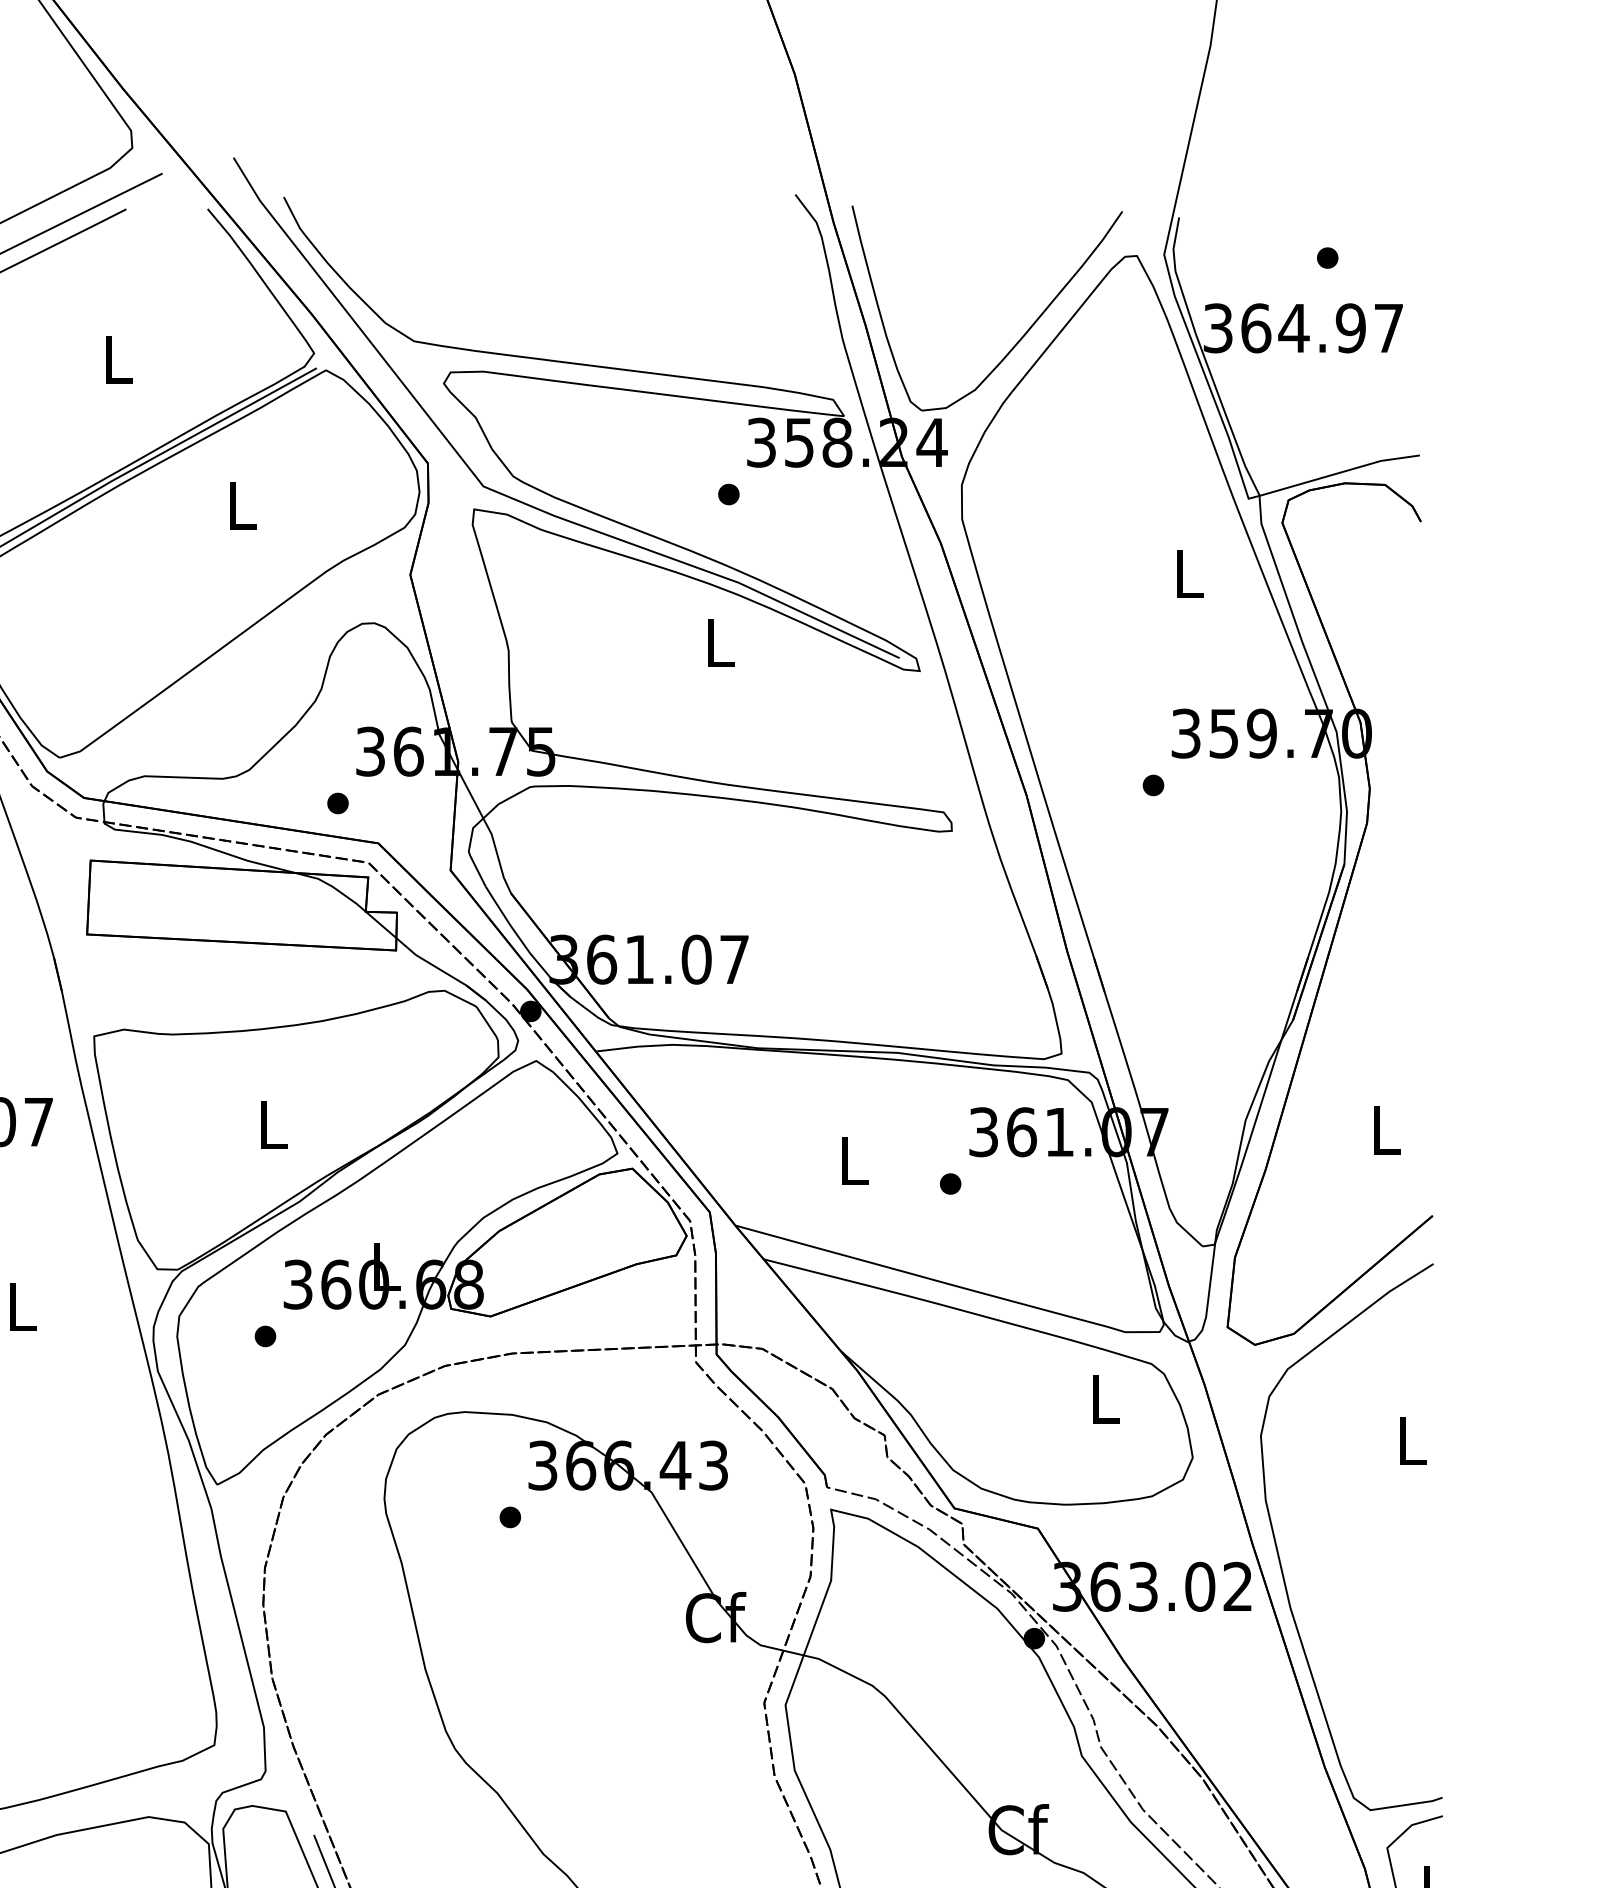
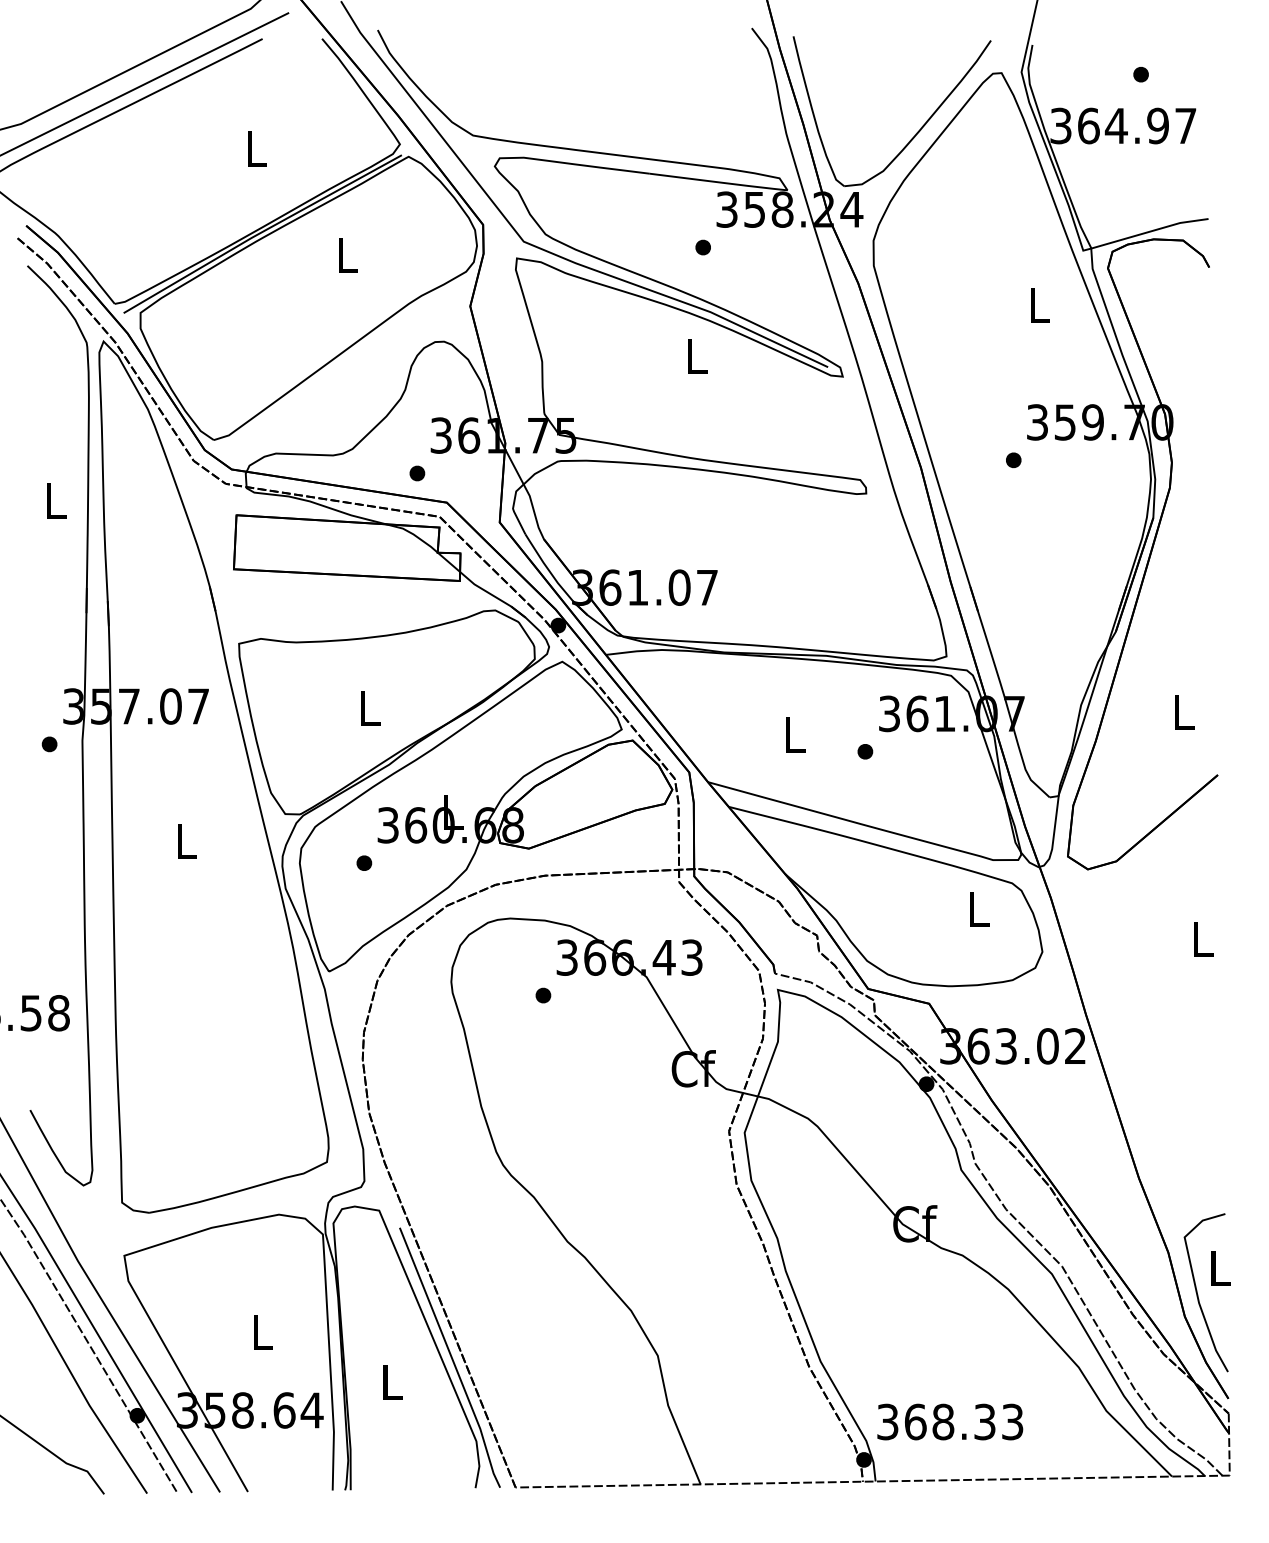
curve: (1279, 1550) -> (1105, 1019), removed

